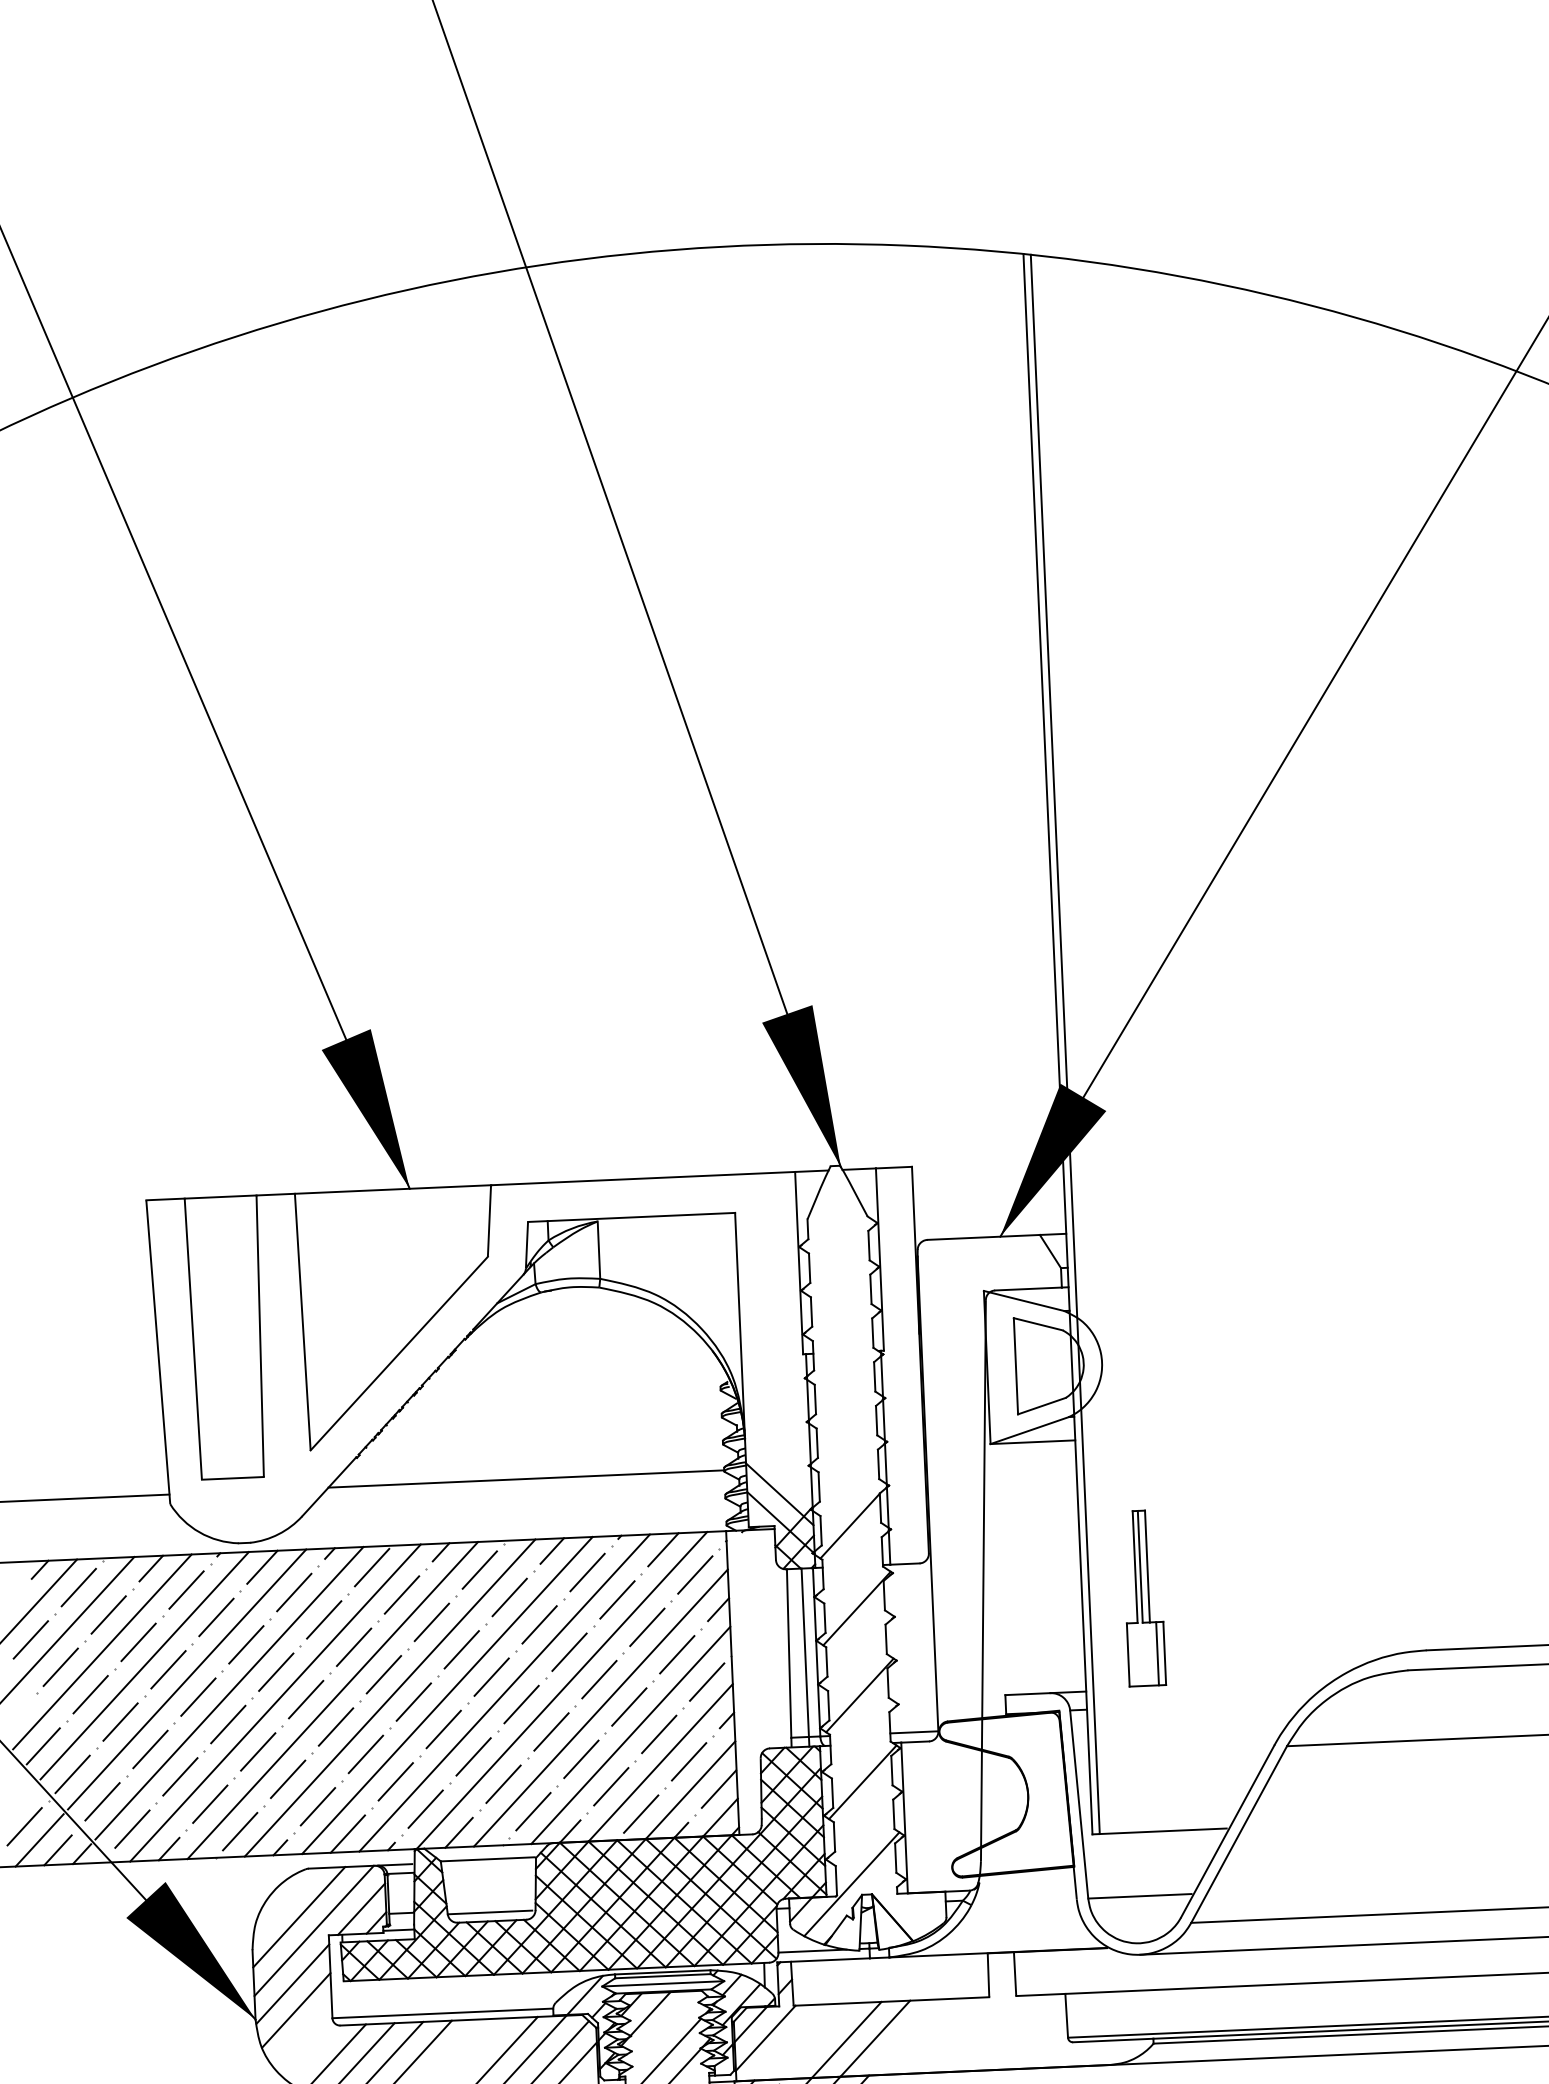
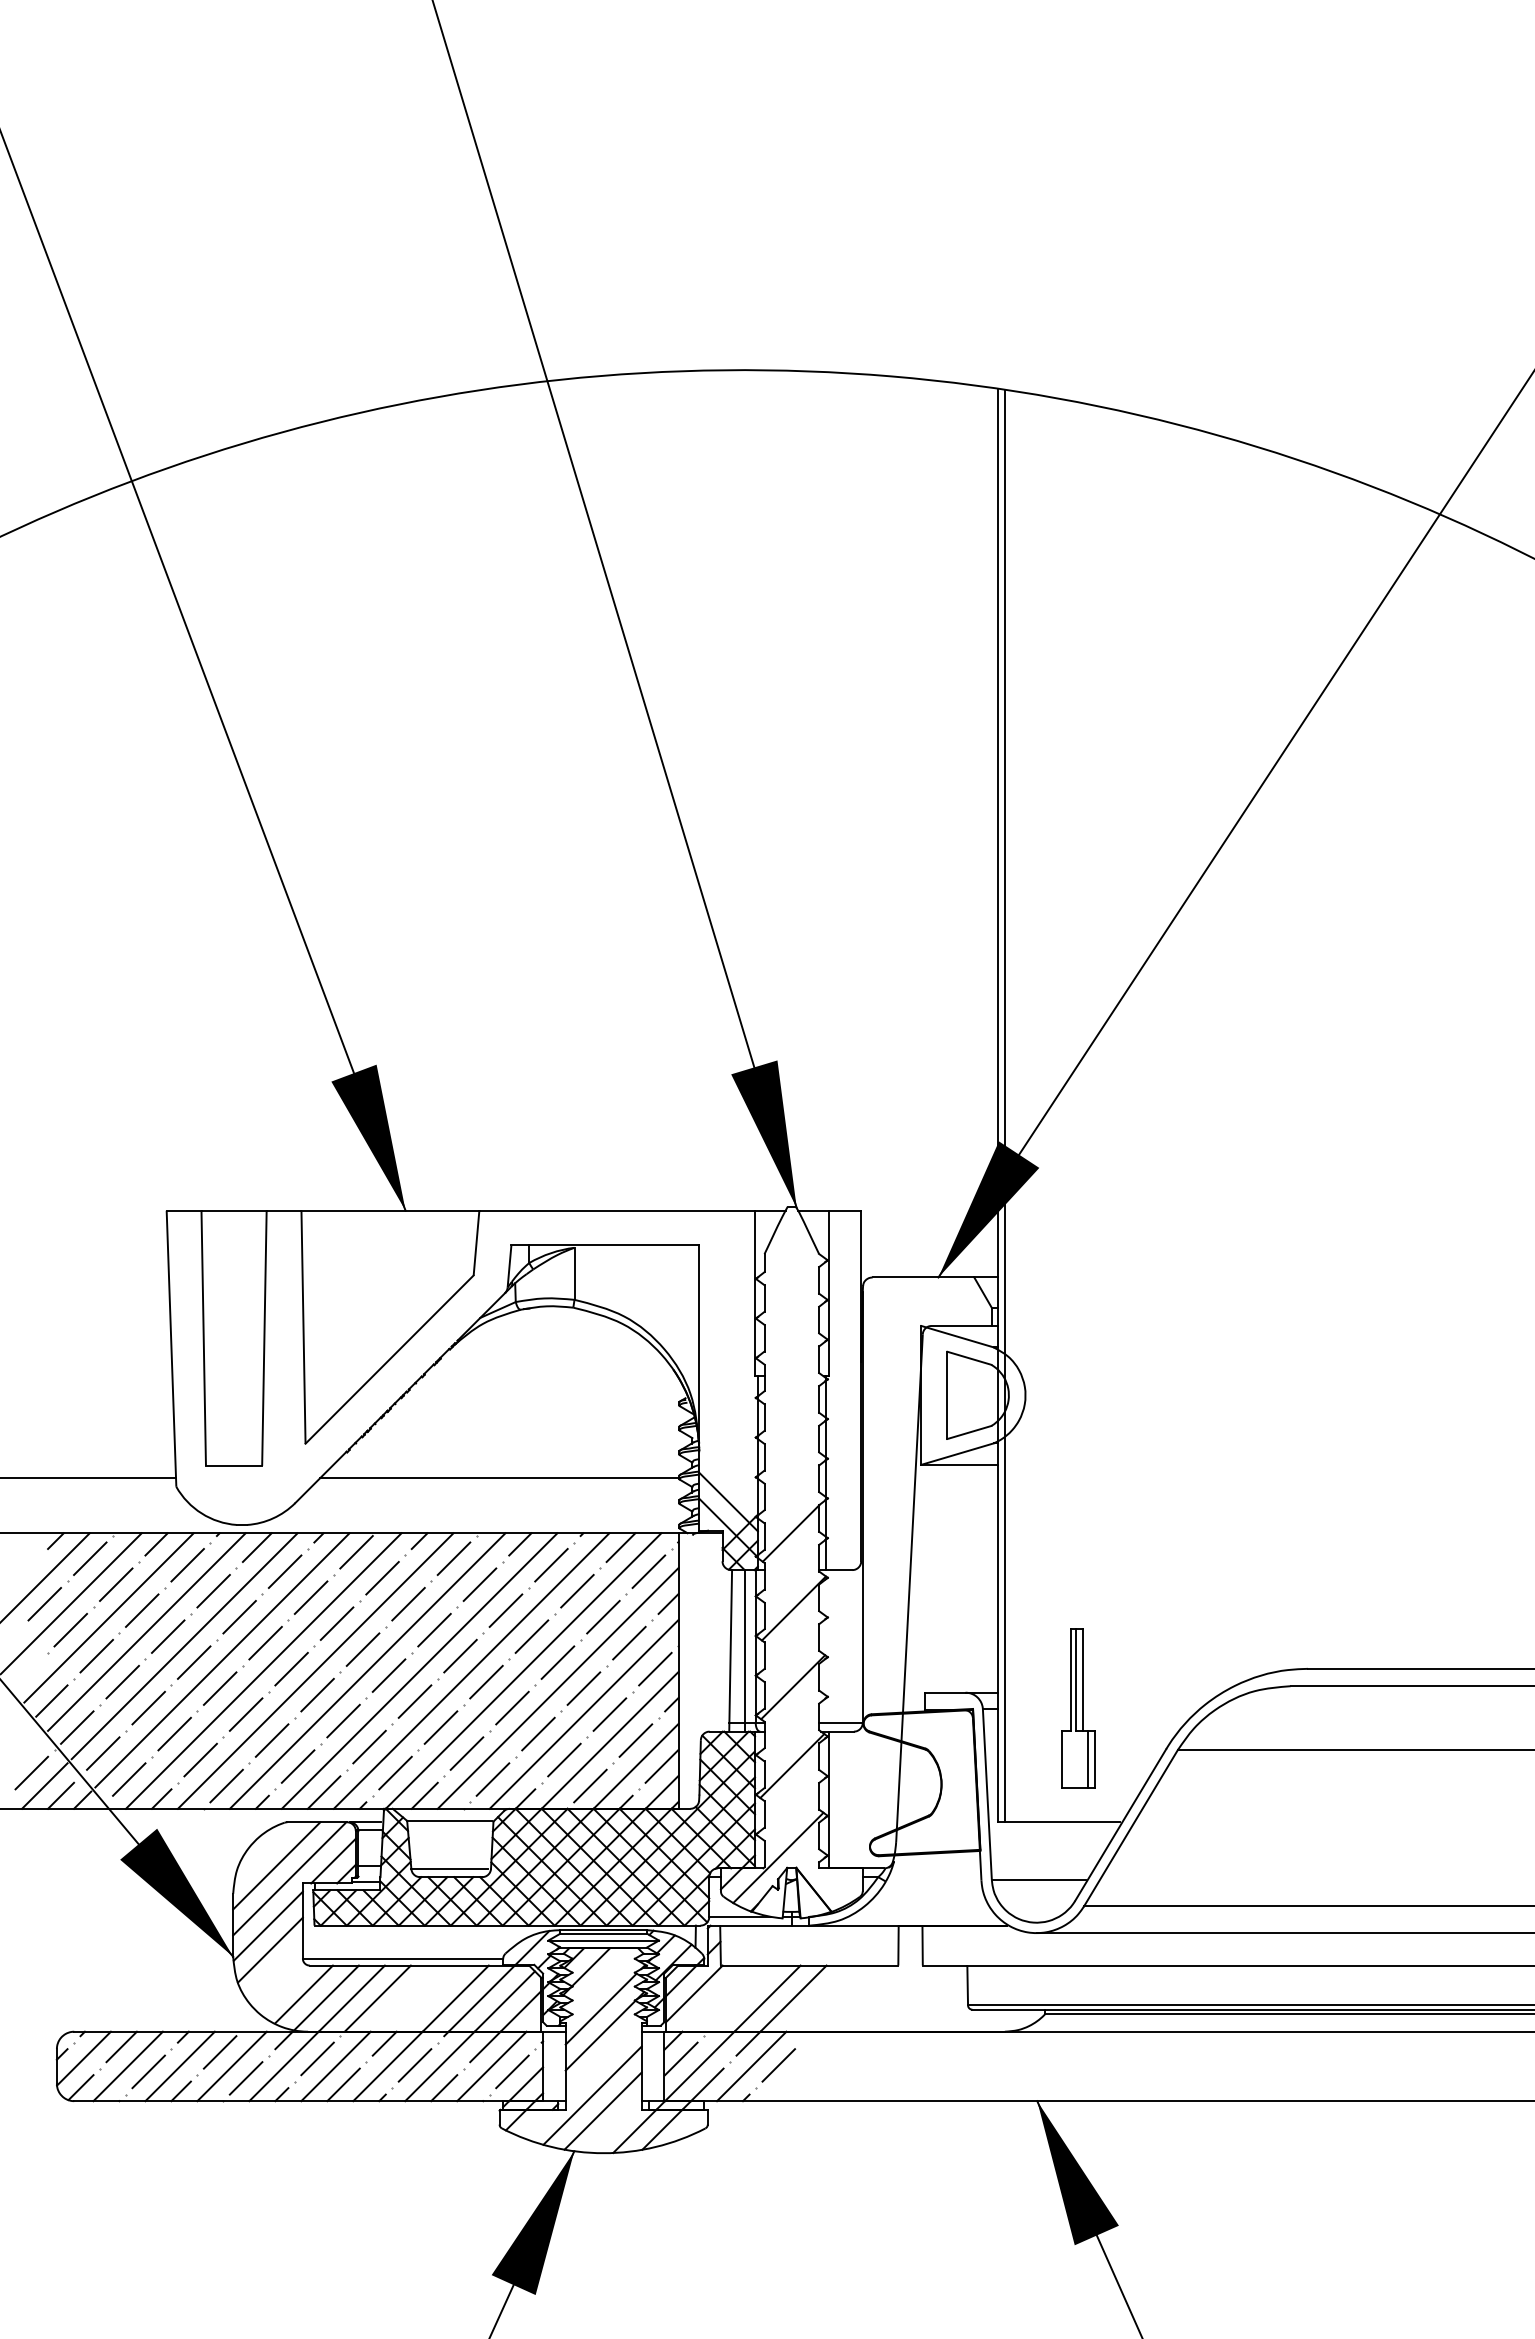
part: (1144, 1598) -> (1078, 1708), moved

